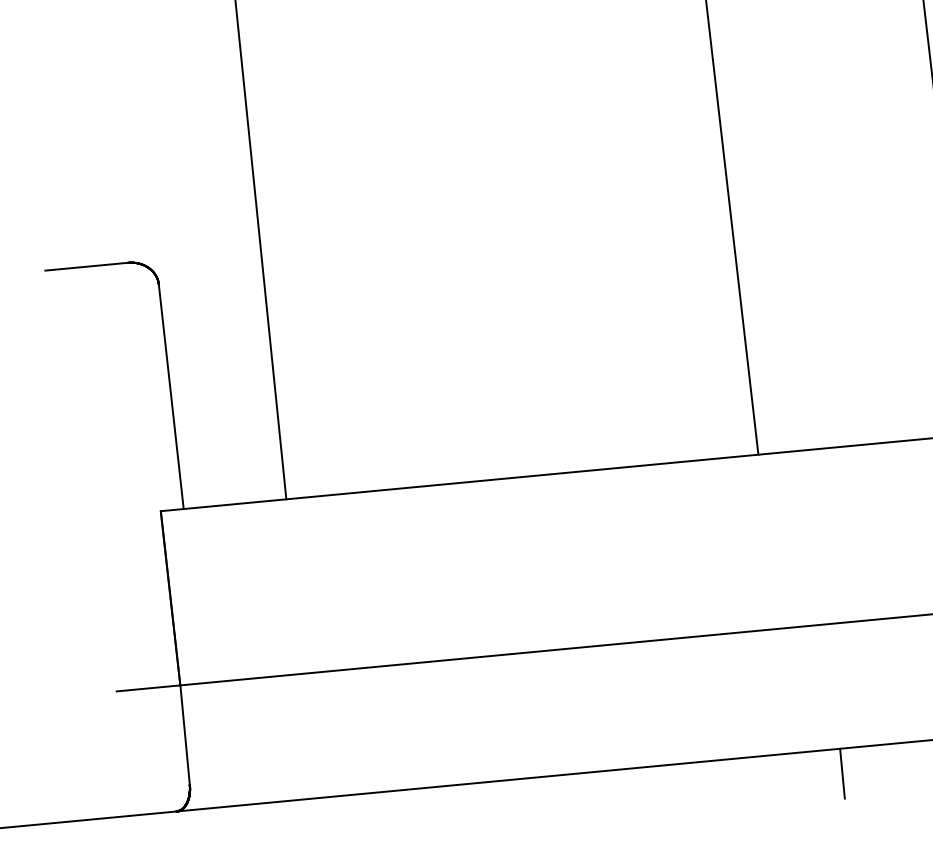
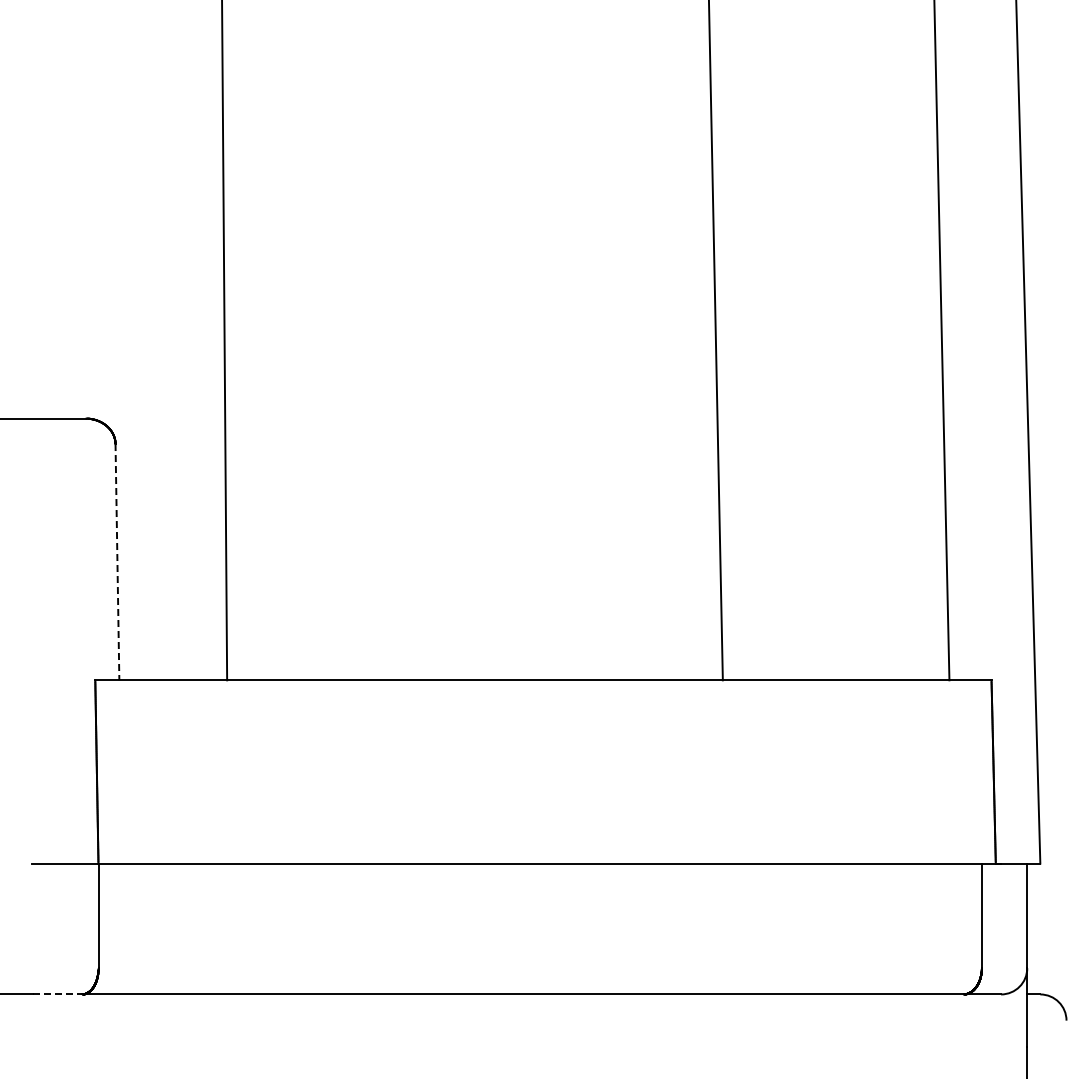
line: (171, 396) -> (117, 562), solid -> dashed
line: (842, 773) -> (778, 1020), removed
line: (153, 813) -> (57, 994), solid -> dashed

